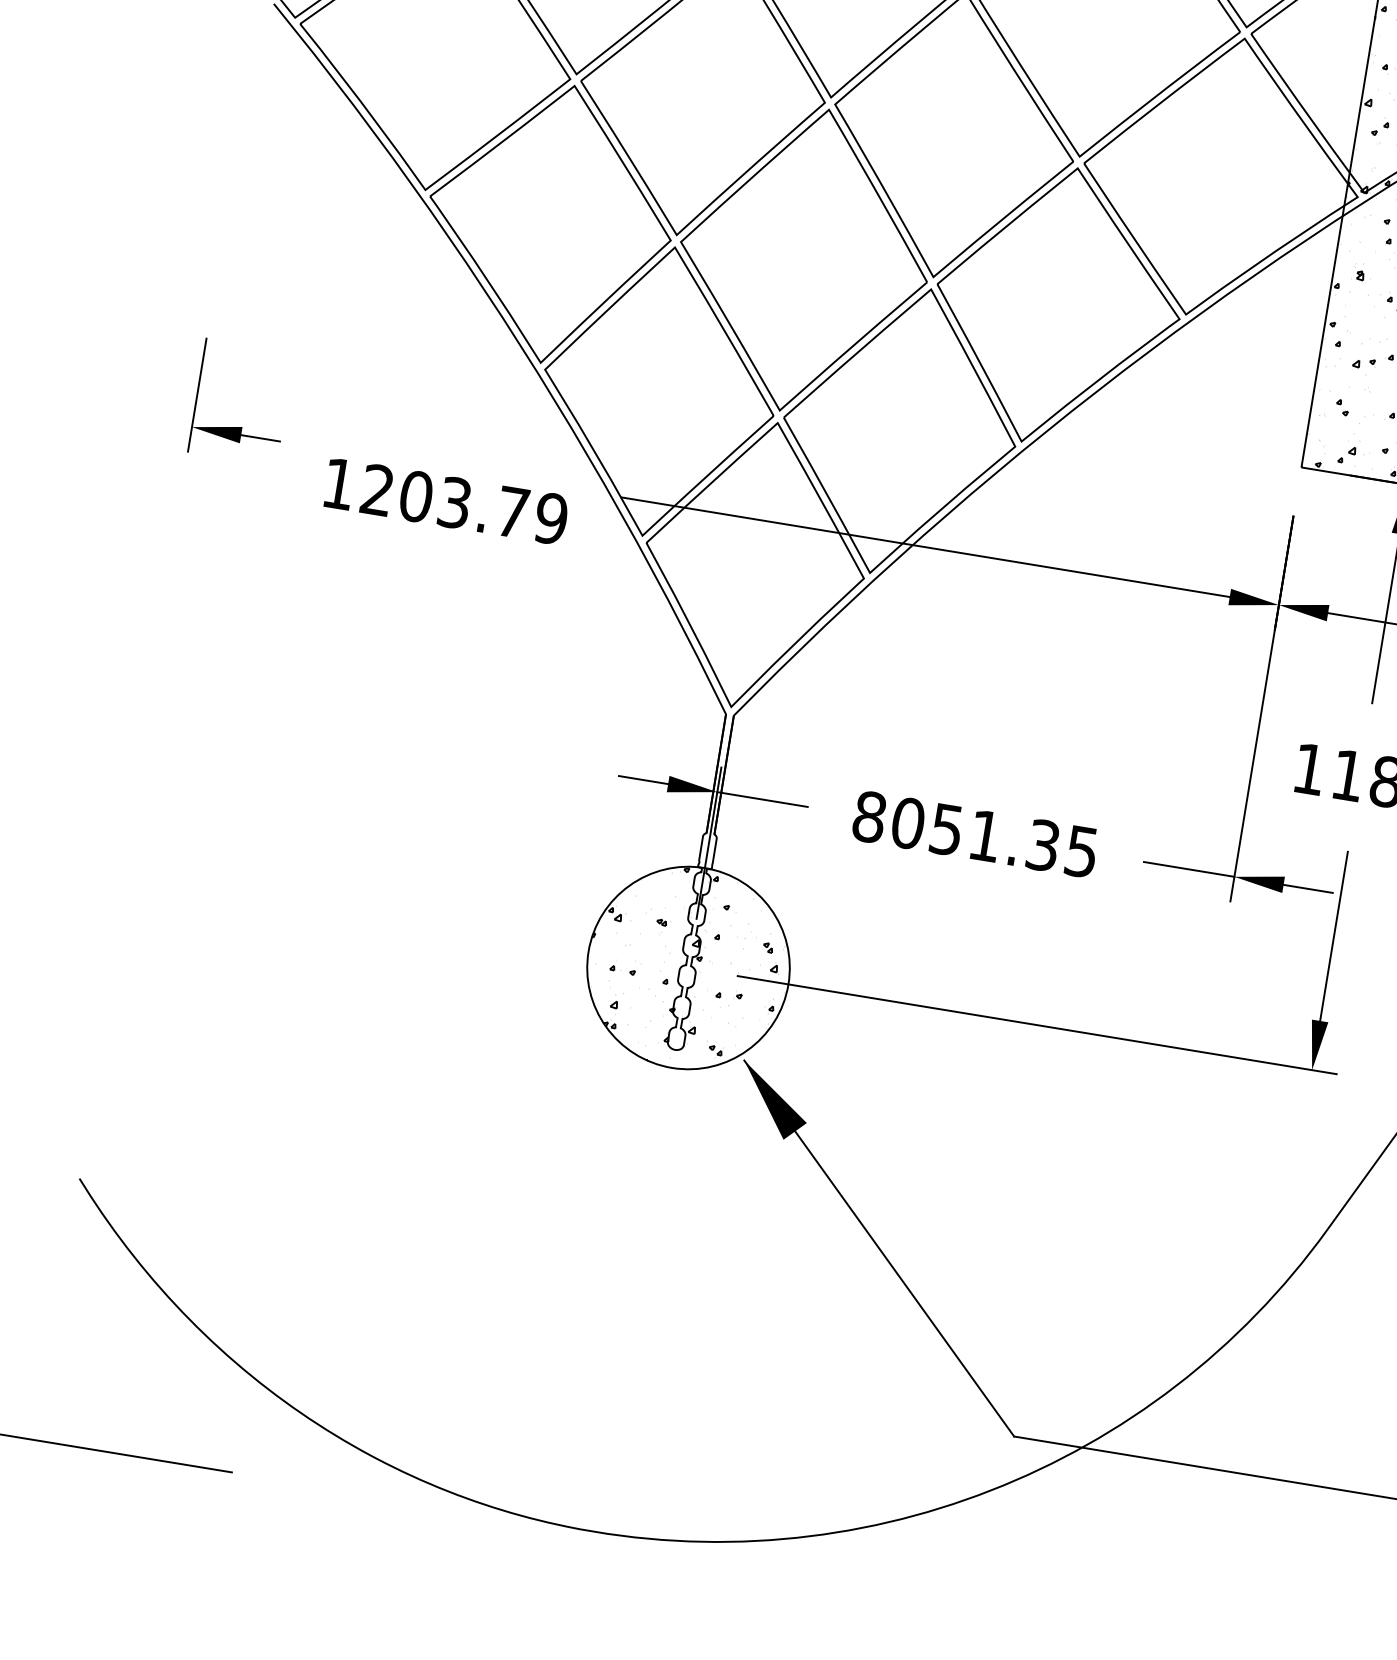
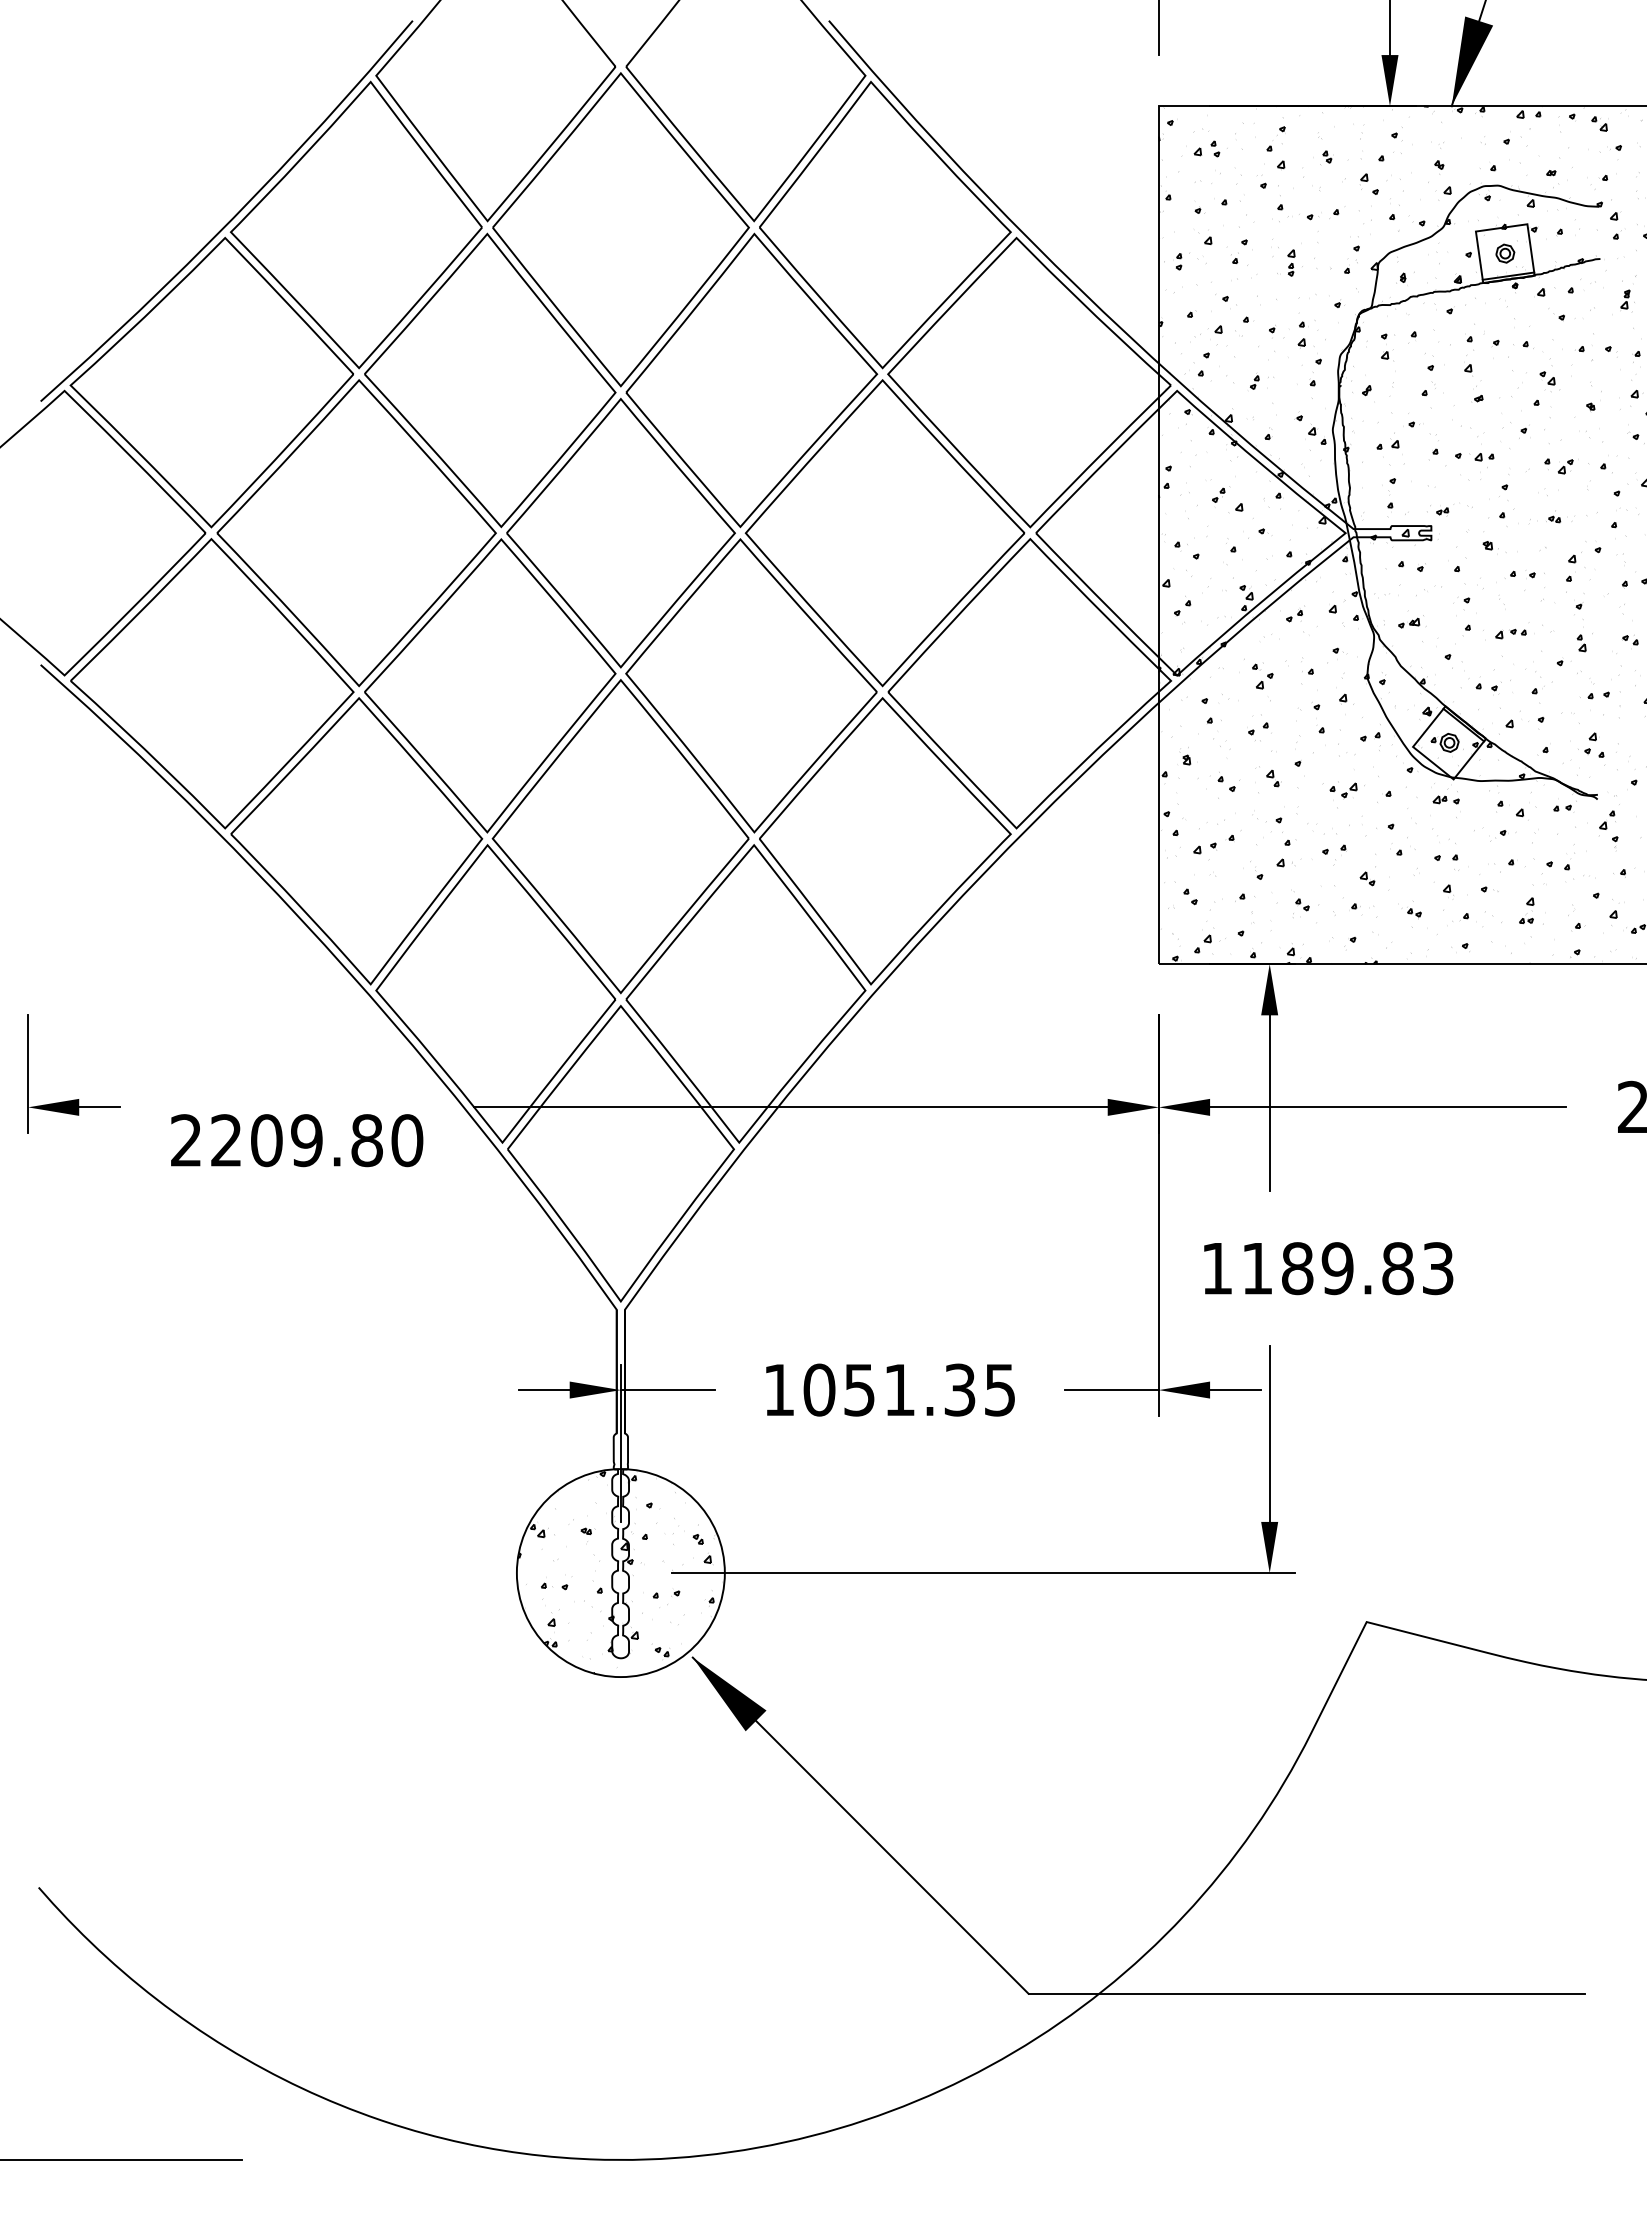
text: (445, 501) -> (297, 1140), 1203.79 -> 2209.80
text: (869, 816) -> (779, 1389), 8051.35 -> 1051.35

